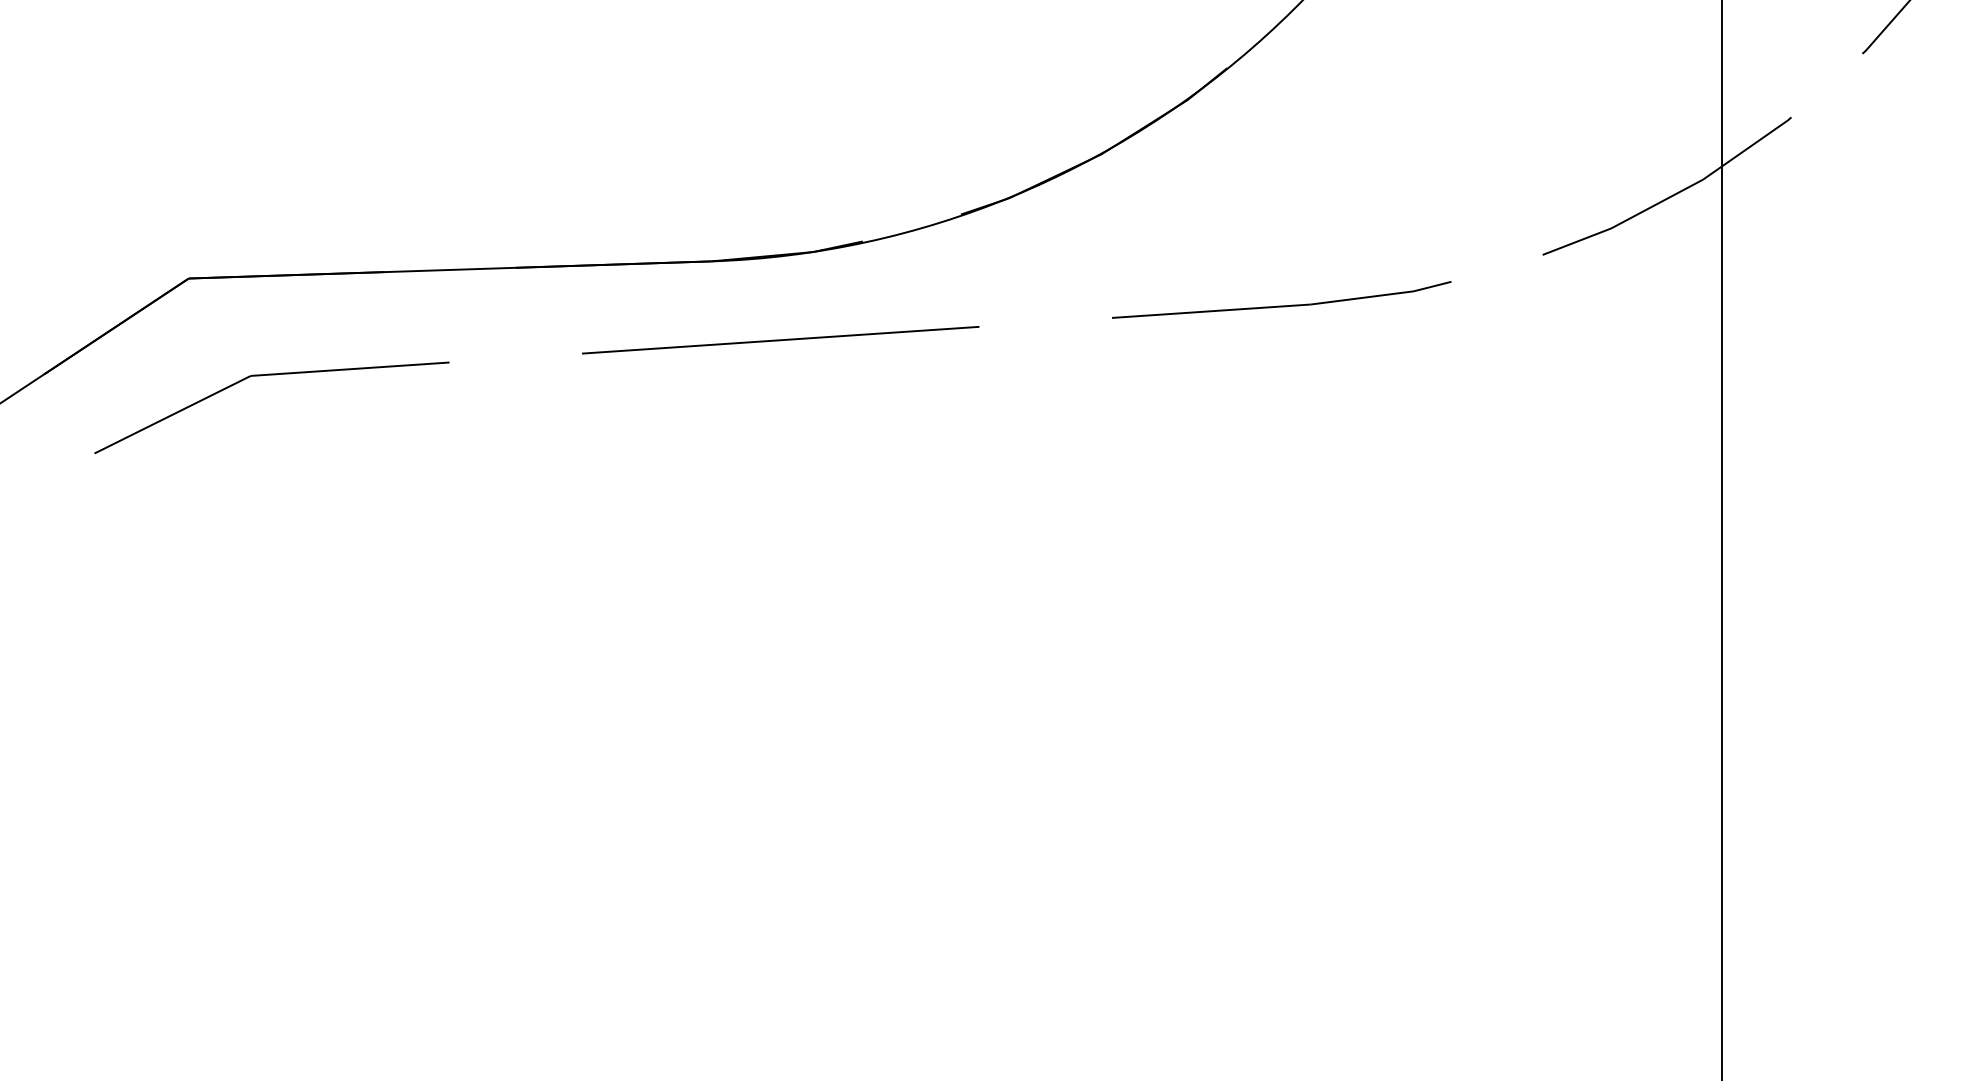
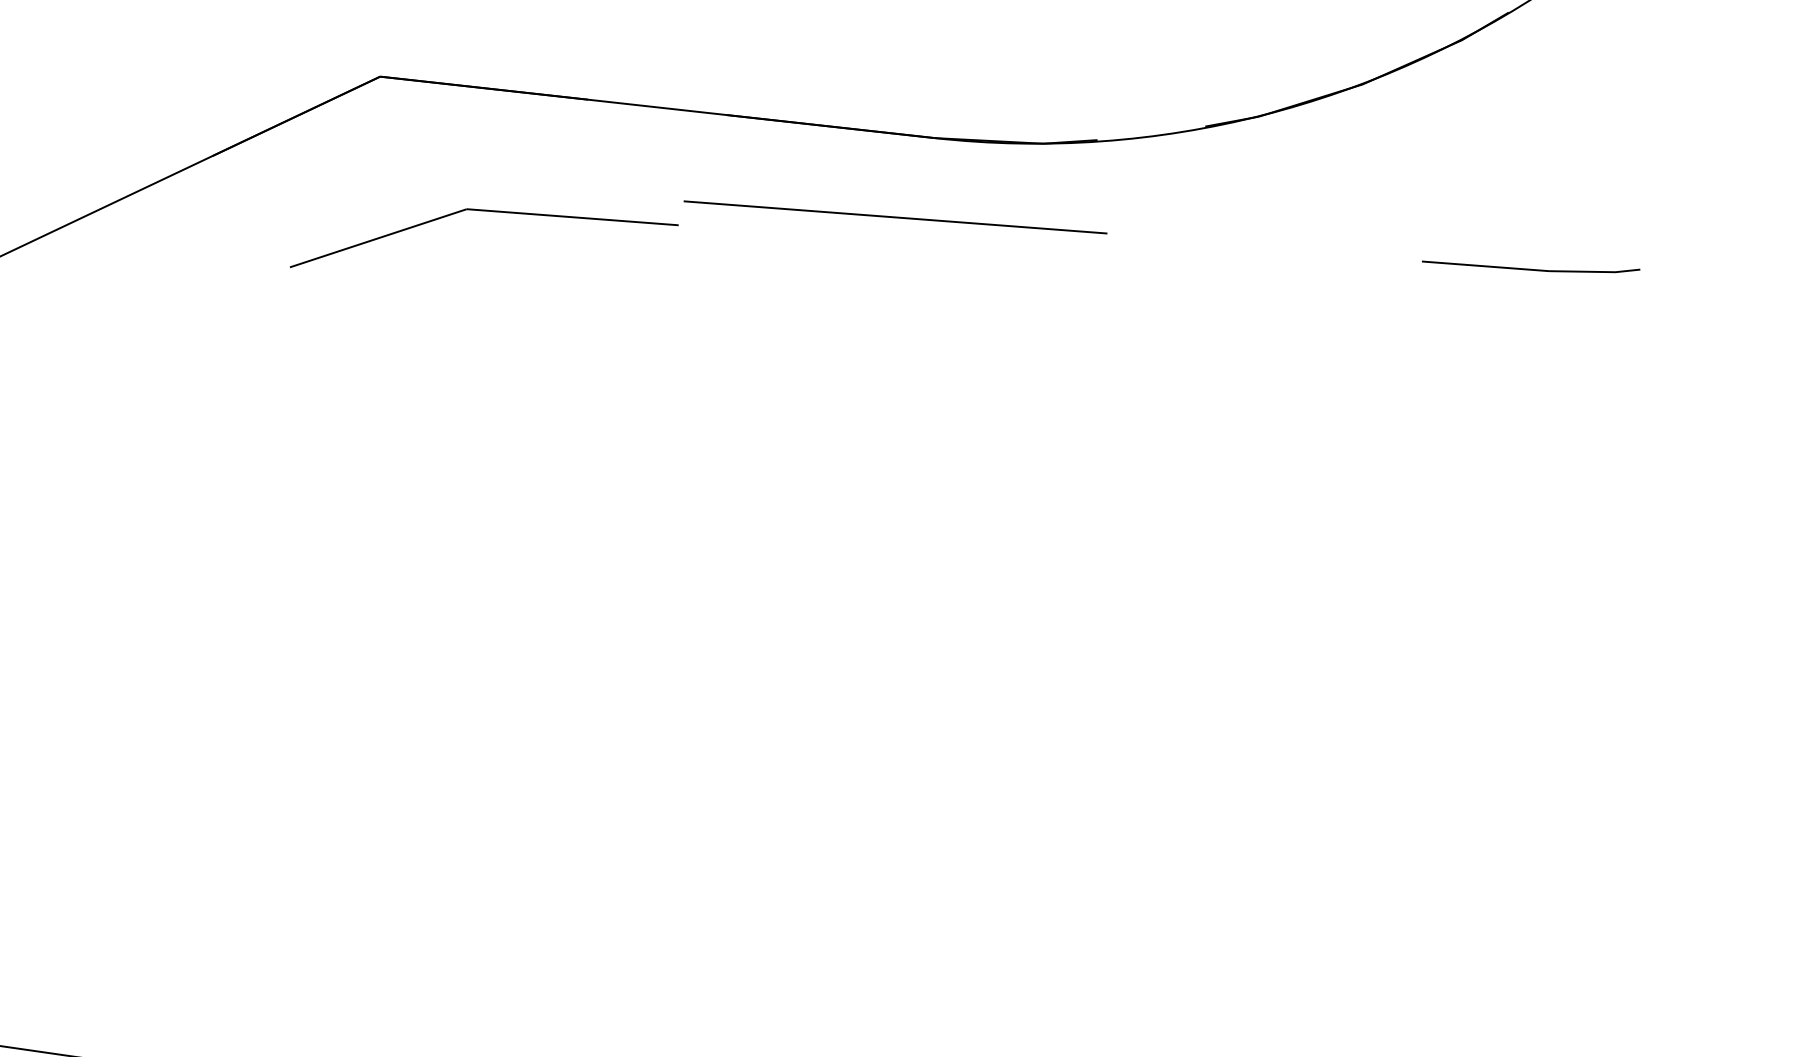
part: (1281, 299) -> (1530, 265), size x0.6
line: (780, 340) -> (895, 217), moved
part: (271, 375) -> (488, 211), moved

